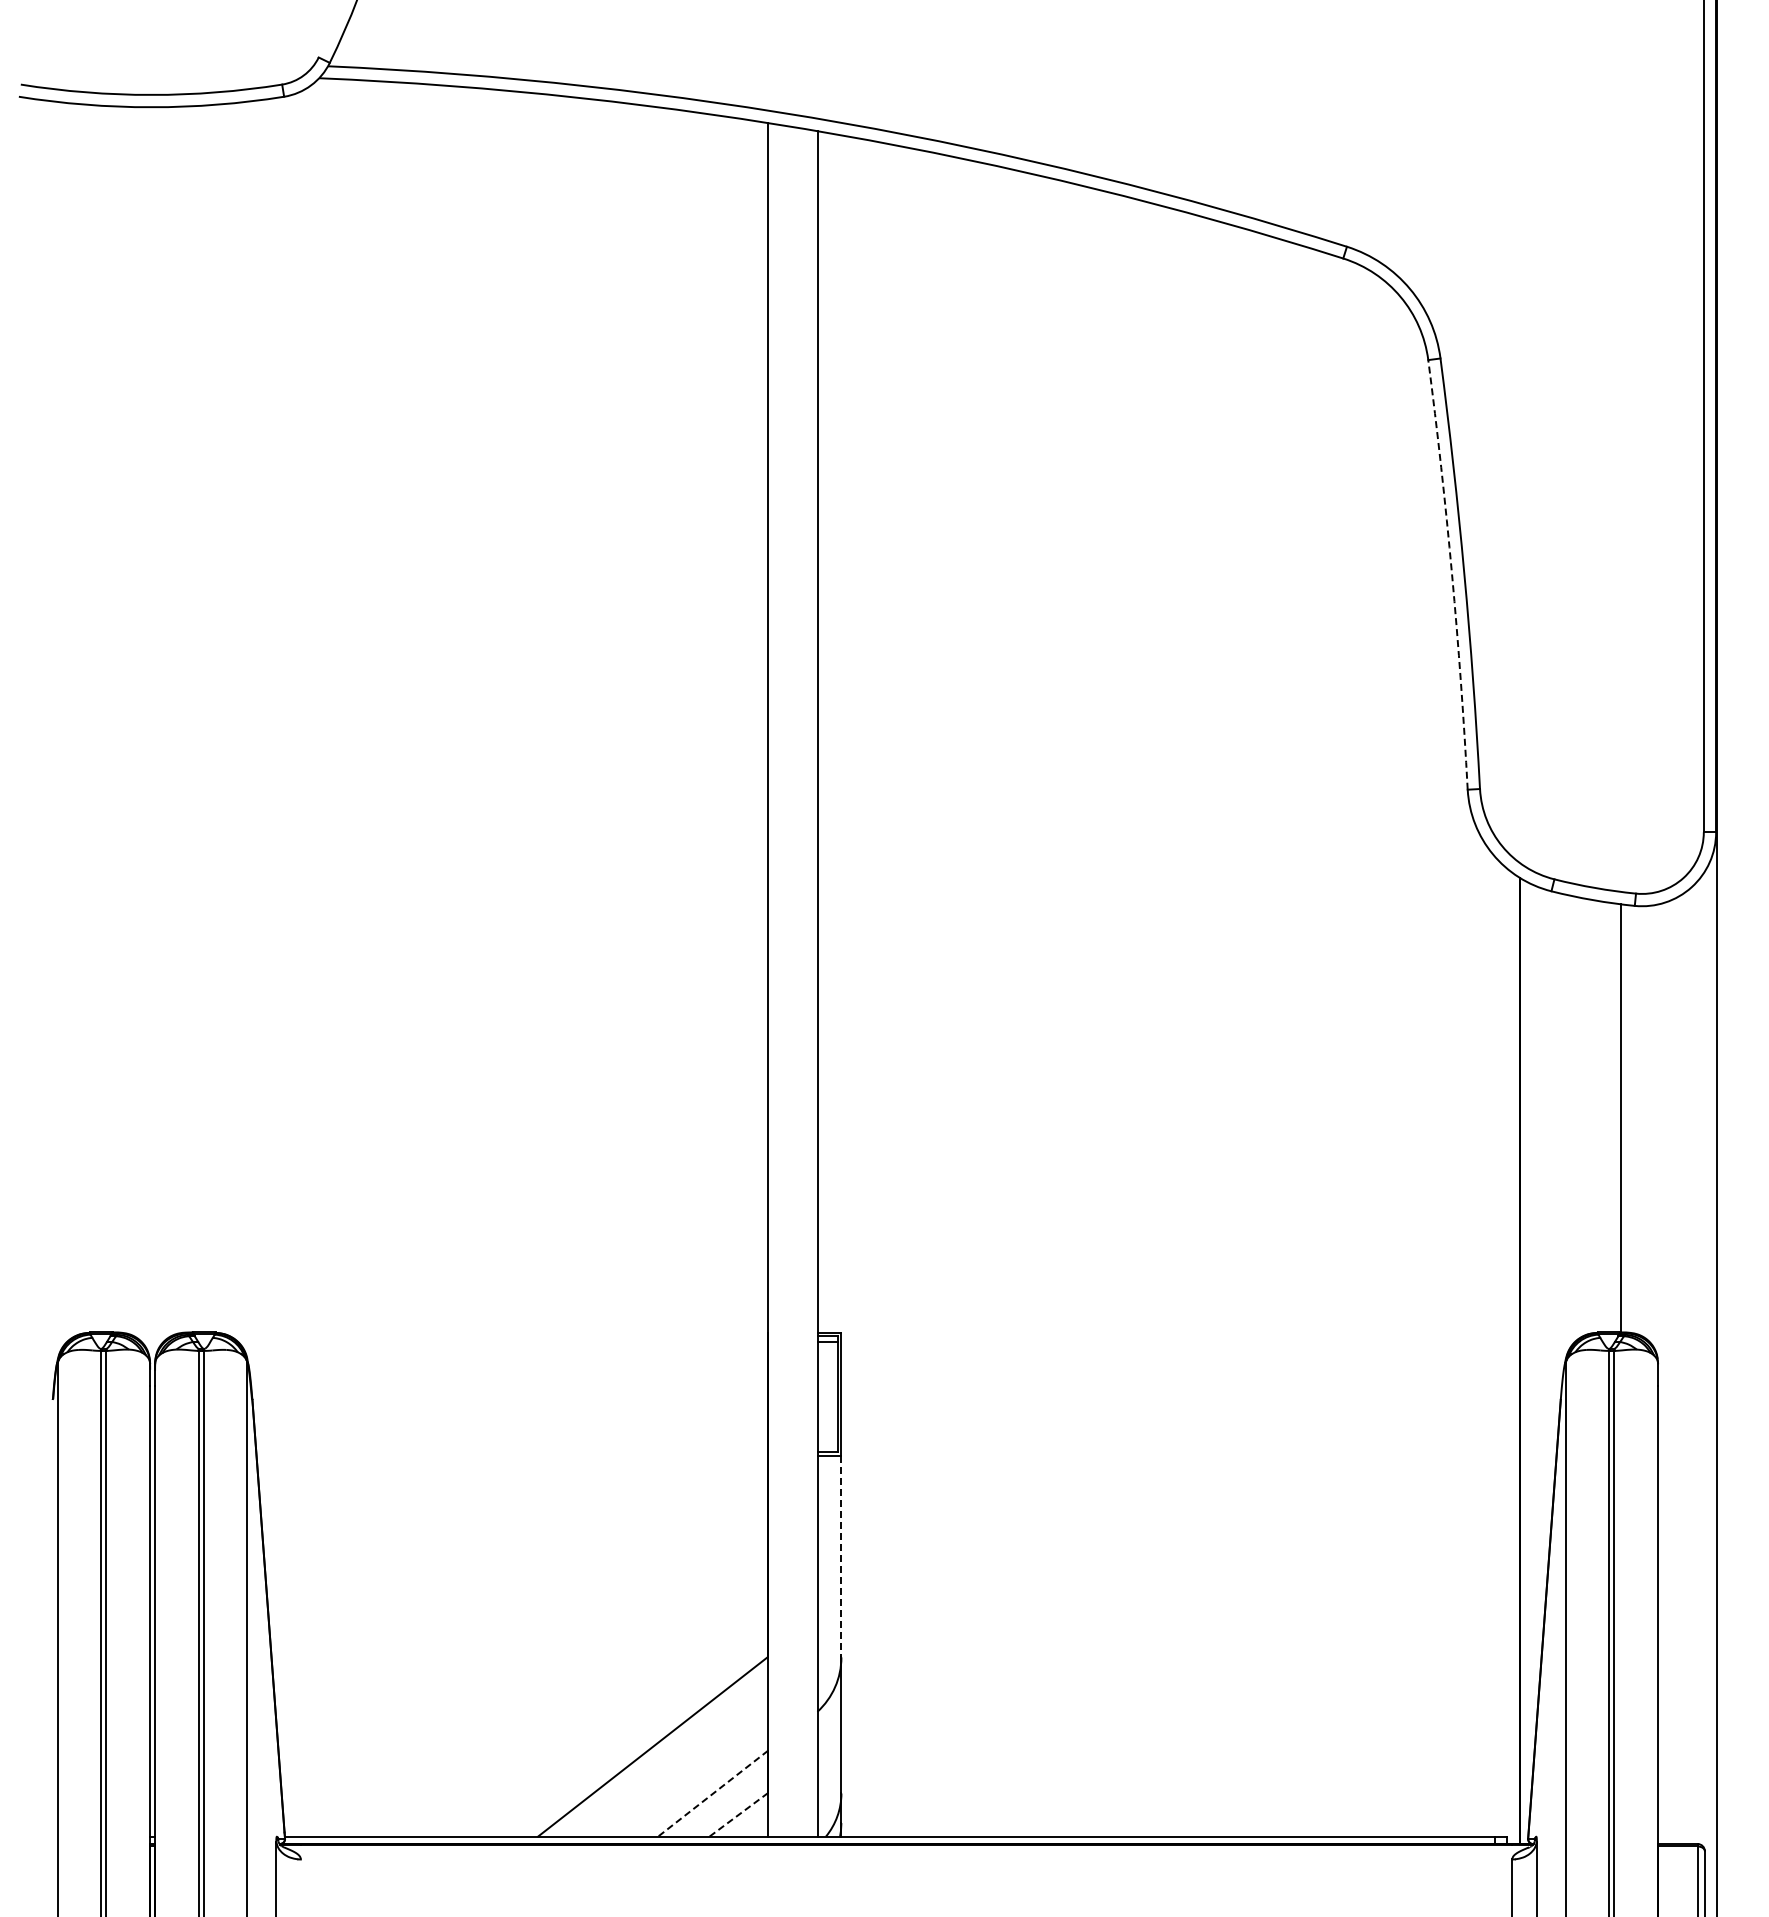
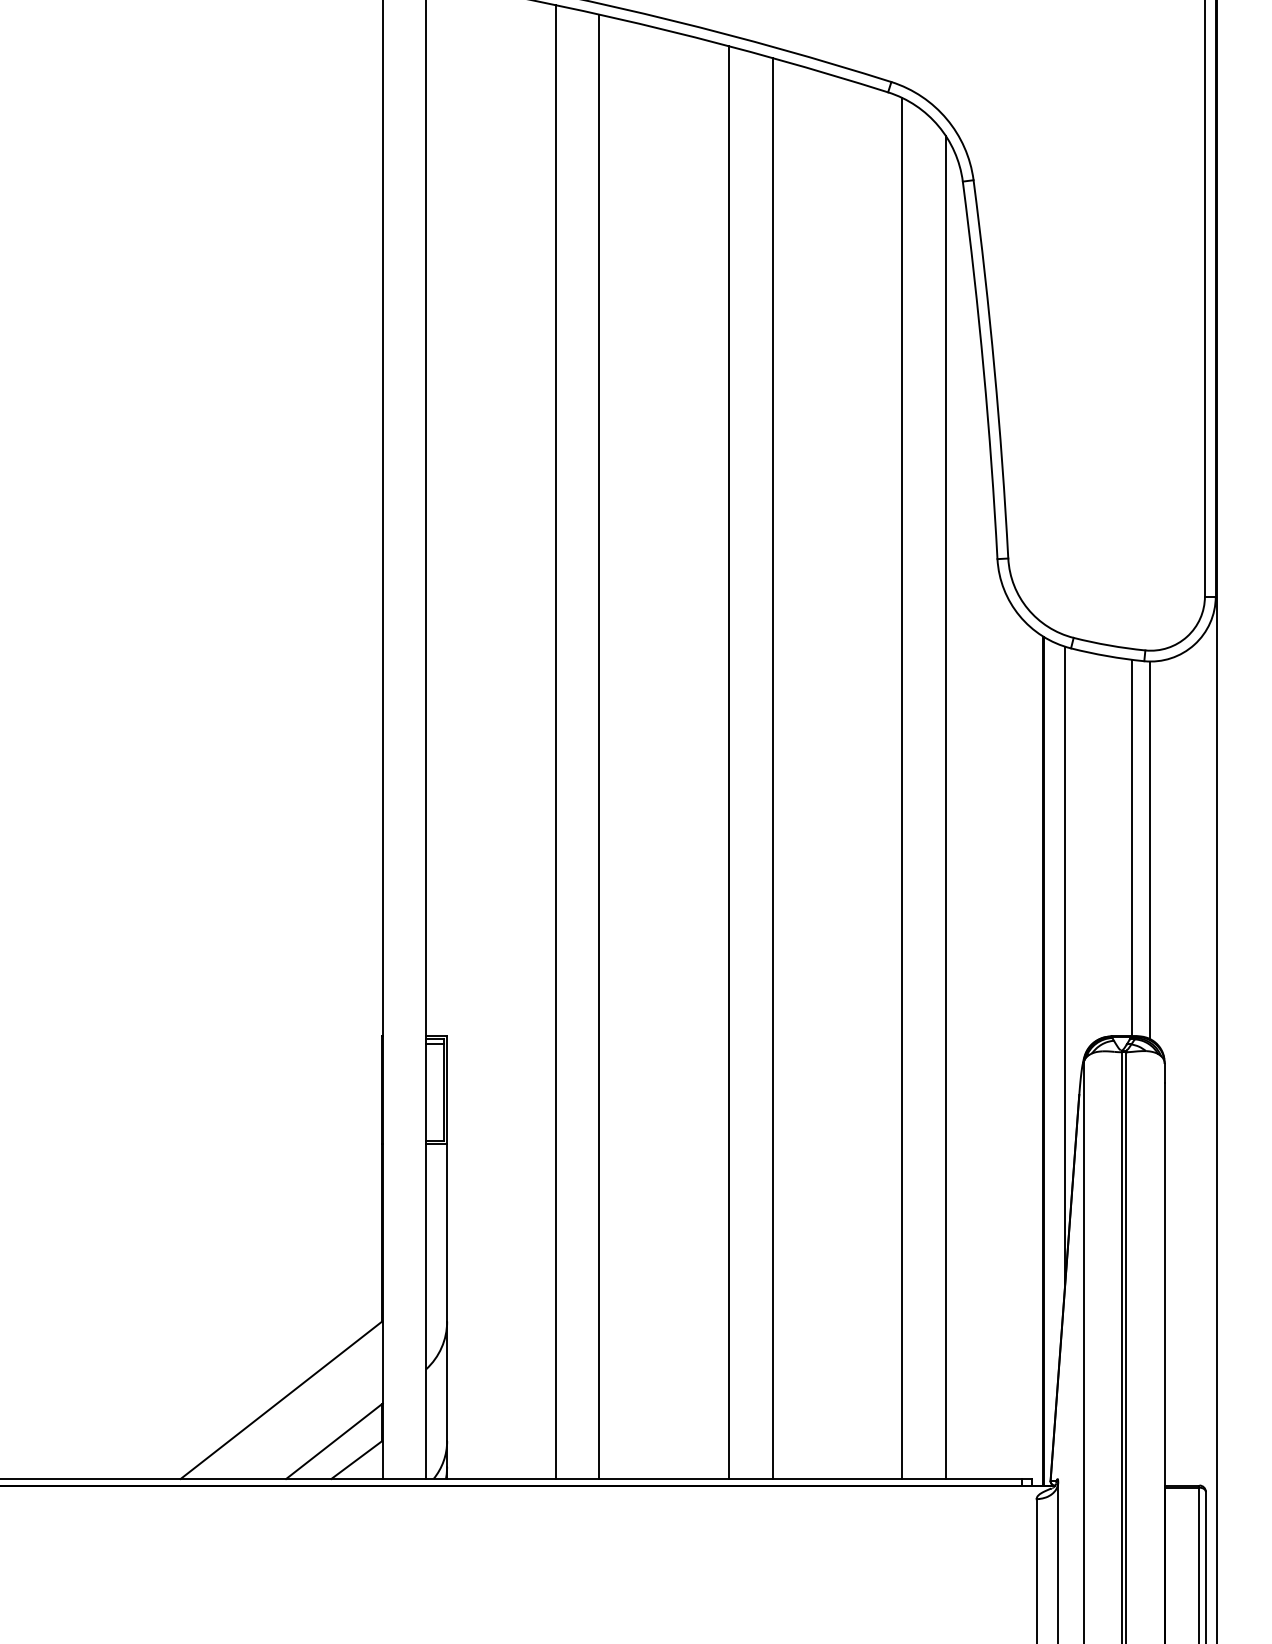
arc: (1452, 574) -> (984, 370), dashed -> solid
line: (965, 997) -> (556, 741), added
line: (1014, 1003) -> (599, 746), added
line: (1162, 1021) -> (729, 762), added
line: (1211, 1027) -> (772, 768), added
line: (1359, 1050) -> (902, 788), added
line: (1408, 1071) -> (945, 806), added
line: (1640, 1120) -> (1149, 849), added
line: (1544, 1251) -> (1064, 964), added
line: (841, 1556) -> (447, 1232), dashed -> solid
line: (713, 1793) -> (334, 1441), dashed -> solid
line: (738, 1814) -> (356, 1459), dashed -> solid

